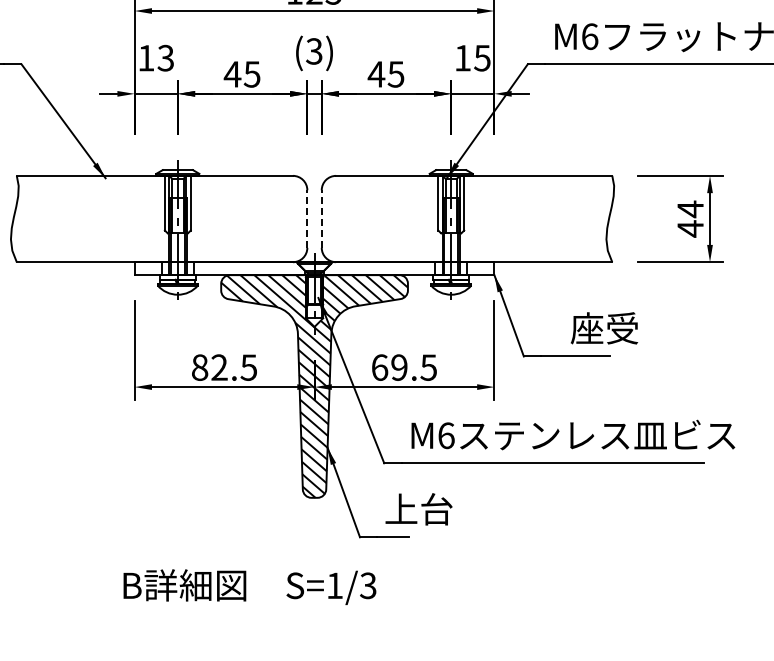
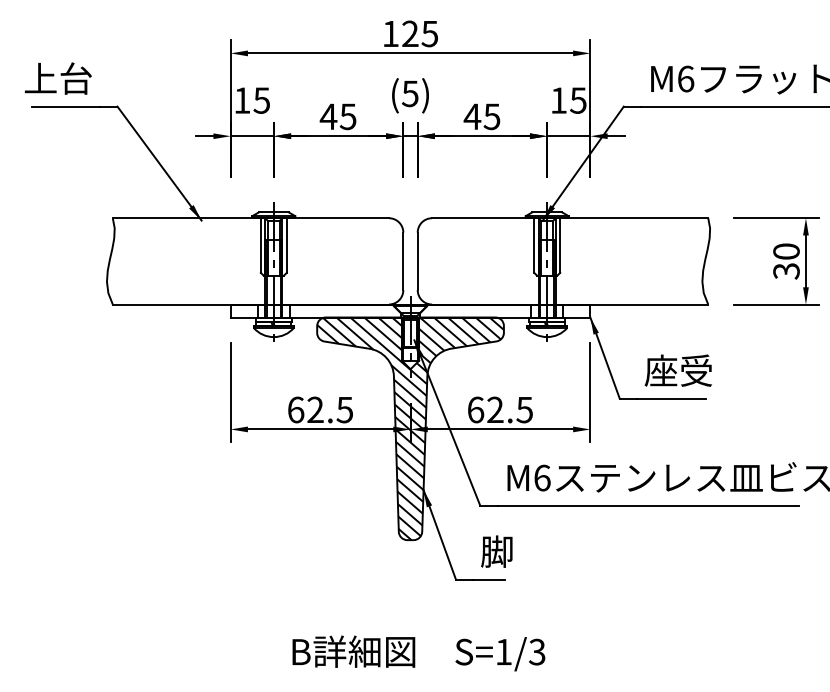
text: (314, 51) -> (410, 93), (3) -> (5)
text: (165, 58) -> (261, 100), 13 -> 15
line: (307, 219) -> (403, 261), dashed -> solid
line: (321, 219) -> (417, 261), dashed -> solid
text: (690, 219) -> (786, 261), 44 -> 30
text: (603, 328) -> (677, 370), moved
text: (200, 367) -> (296, 409), 82.5 -> 62.5
text: (399, 368) -> (495, 410), 69.5 -> 62.5
text: (418, 509) -> (514, 551), 上台 -> 脚
text: (249, 587) -> (418, 653), moved

